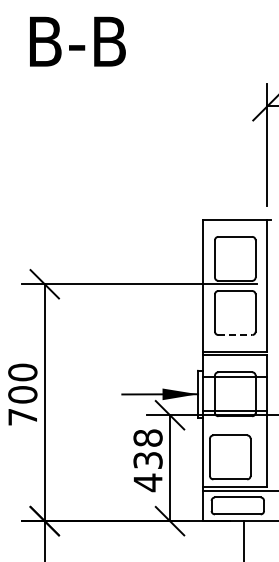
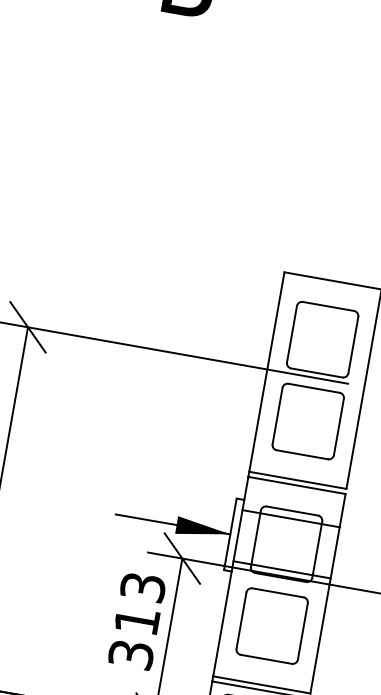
line: (235, 335) -> (302, 455), dashed -> solid
part: (230, 457) -> (272, 626), moved
text: (147, 460) -> (136, 620), 438 -> 313

